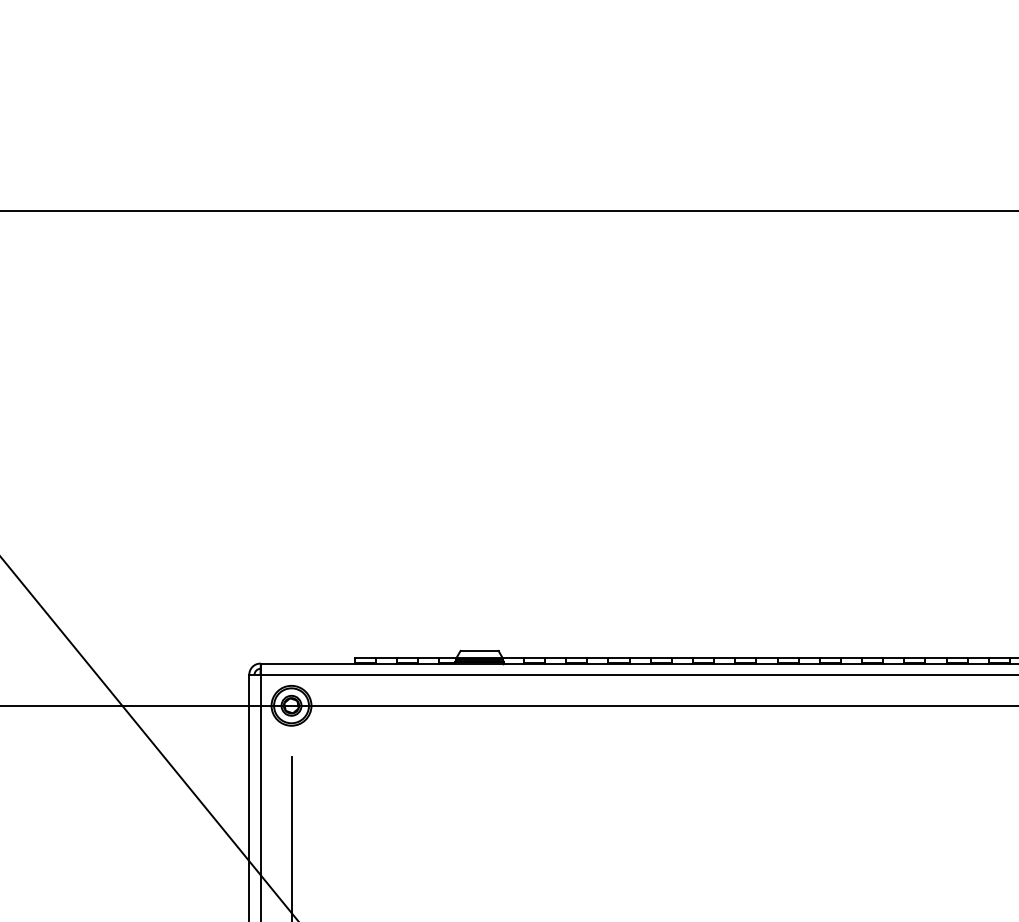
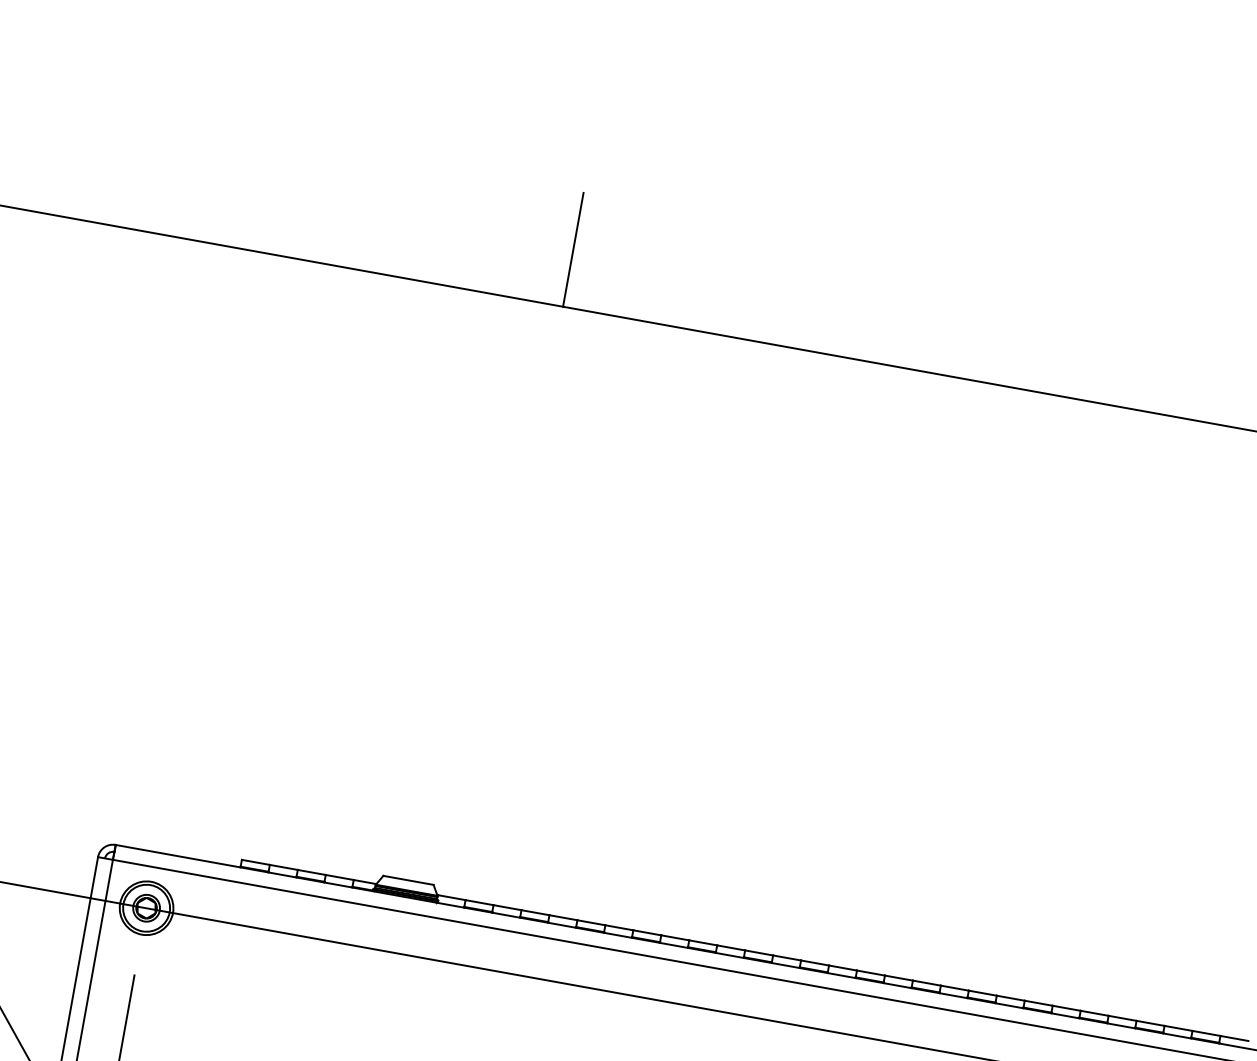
line: (517, 167) -> (573, 249), added

